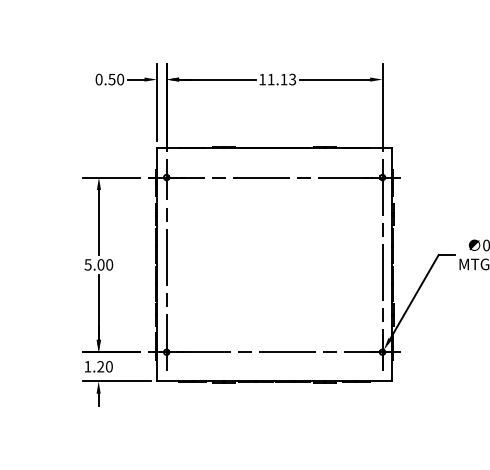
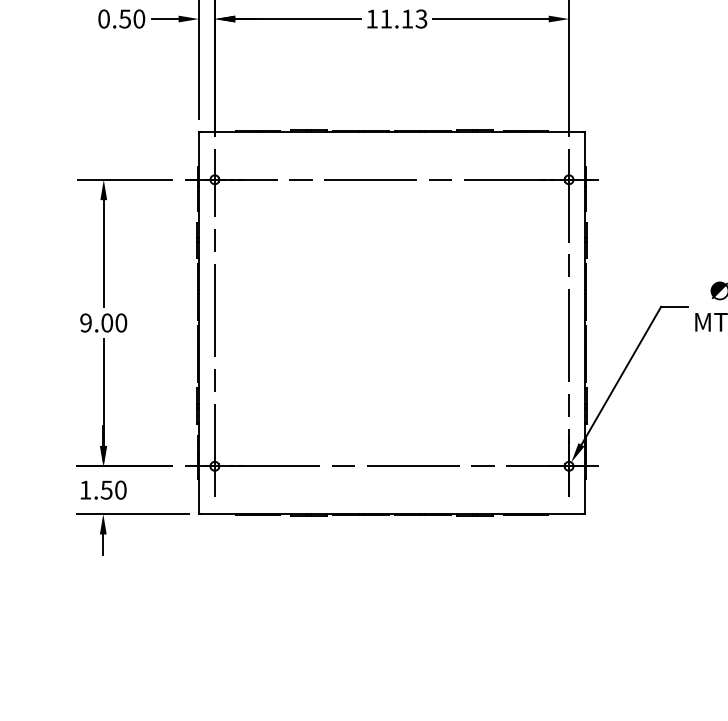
text: (87, 264) -> (85, 322), 5.00 -> 9.00
text: (100, 366) -> (106, 489), 1.20 -> 1.50

